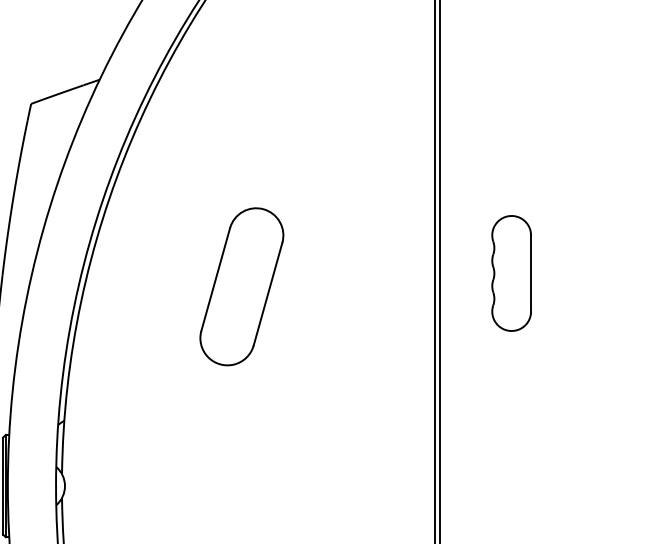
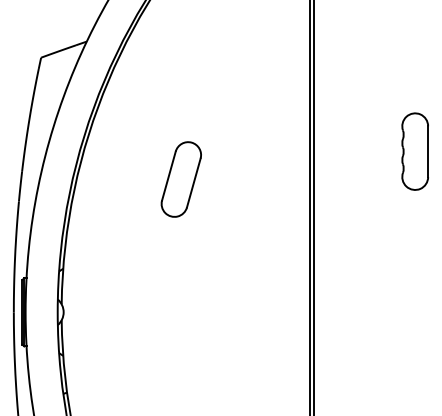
part: (510, 273) -> (414, 151), moved
part: (240, 286) -> (180, 179), size x0.71

